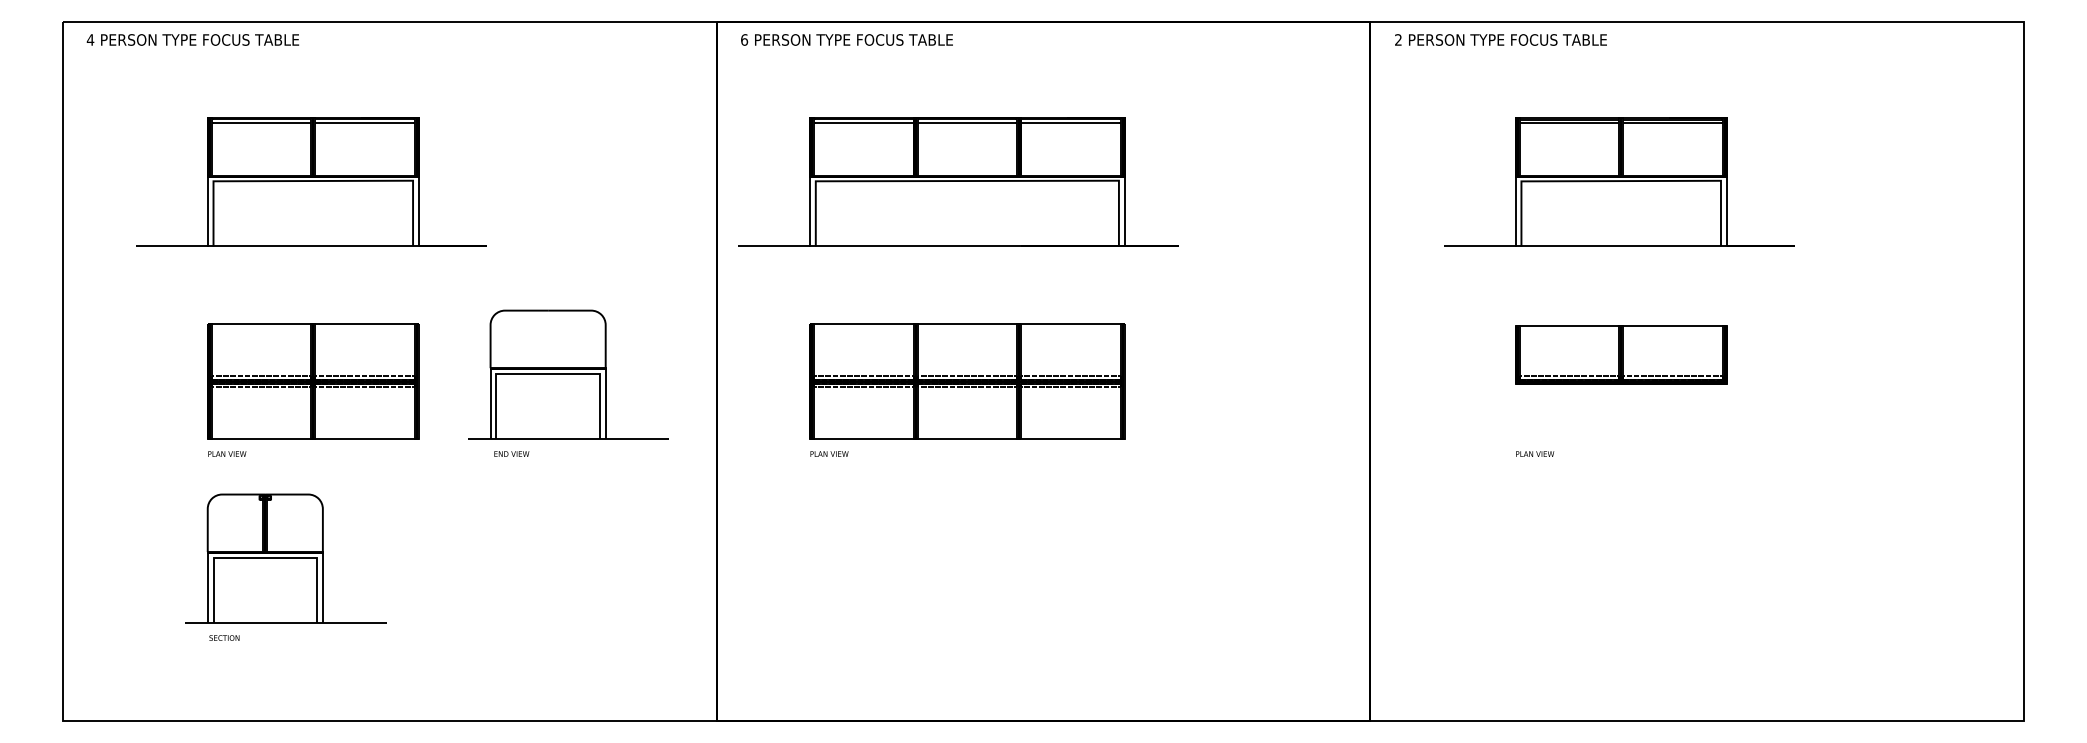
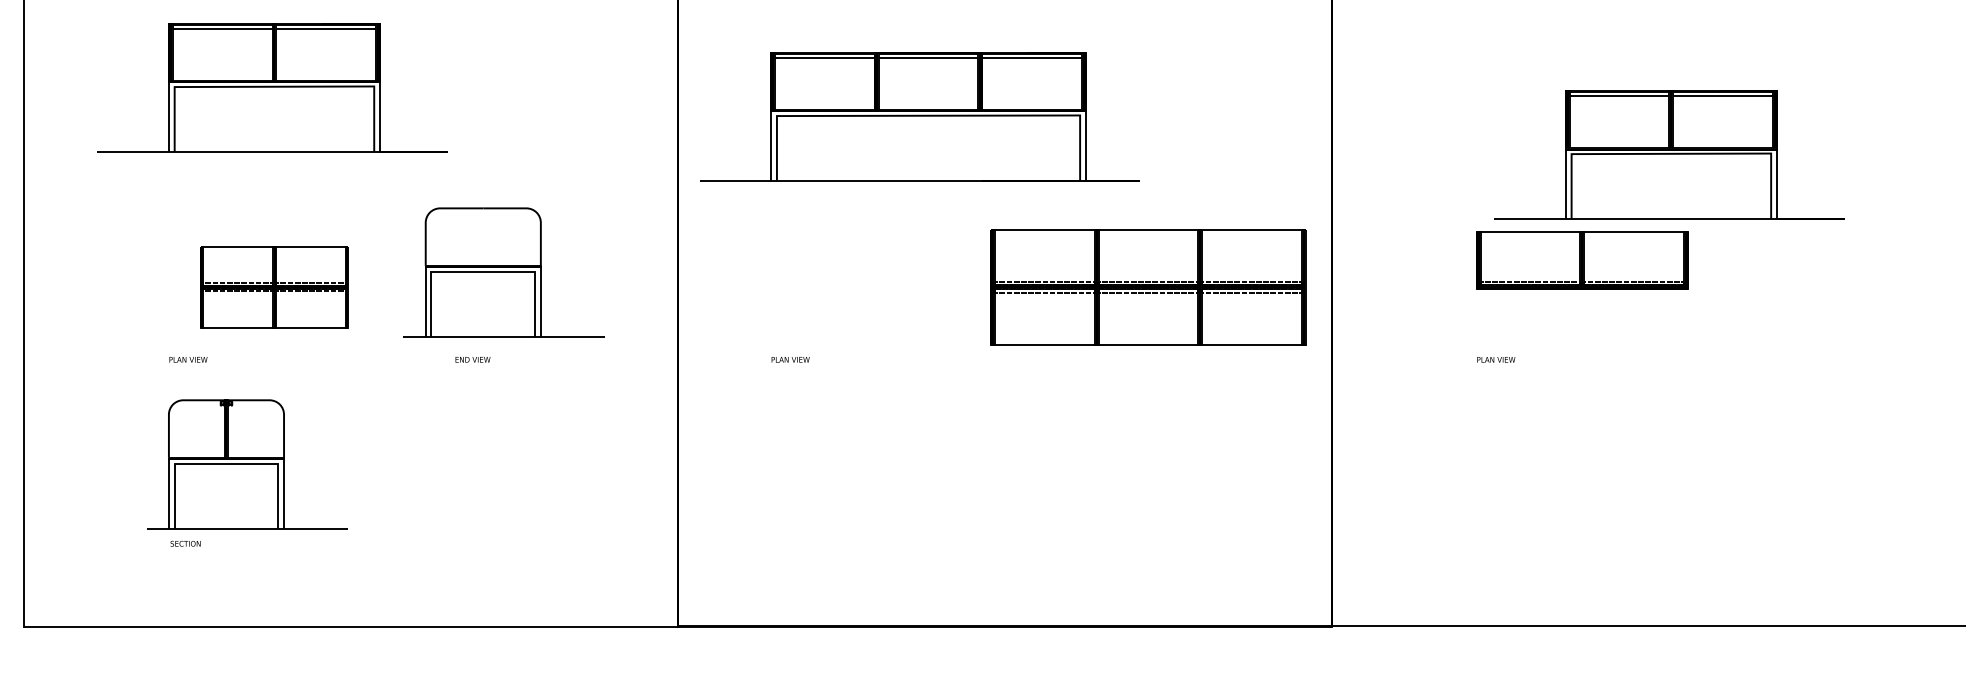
part: (958, 181) -> (919, 116), moved
part: (1619, 181) -> (1669, 154), moved
part: (568, 374) -> (503, 272), moved
part: (313, 381) -> (274, 287), size x0.7
part: (967, 381) -> (1148, 287), moved

